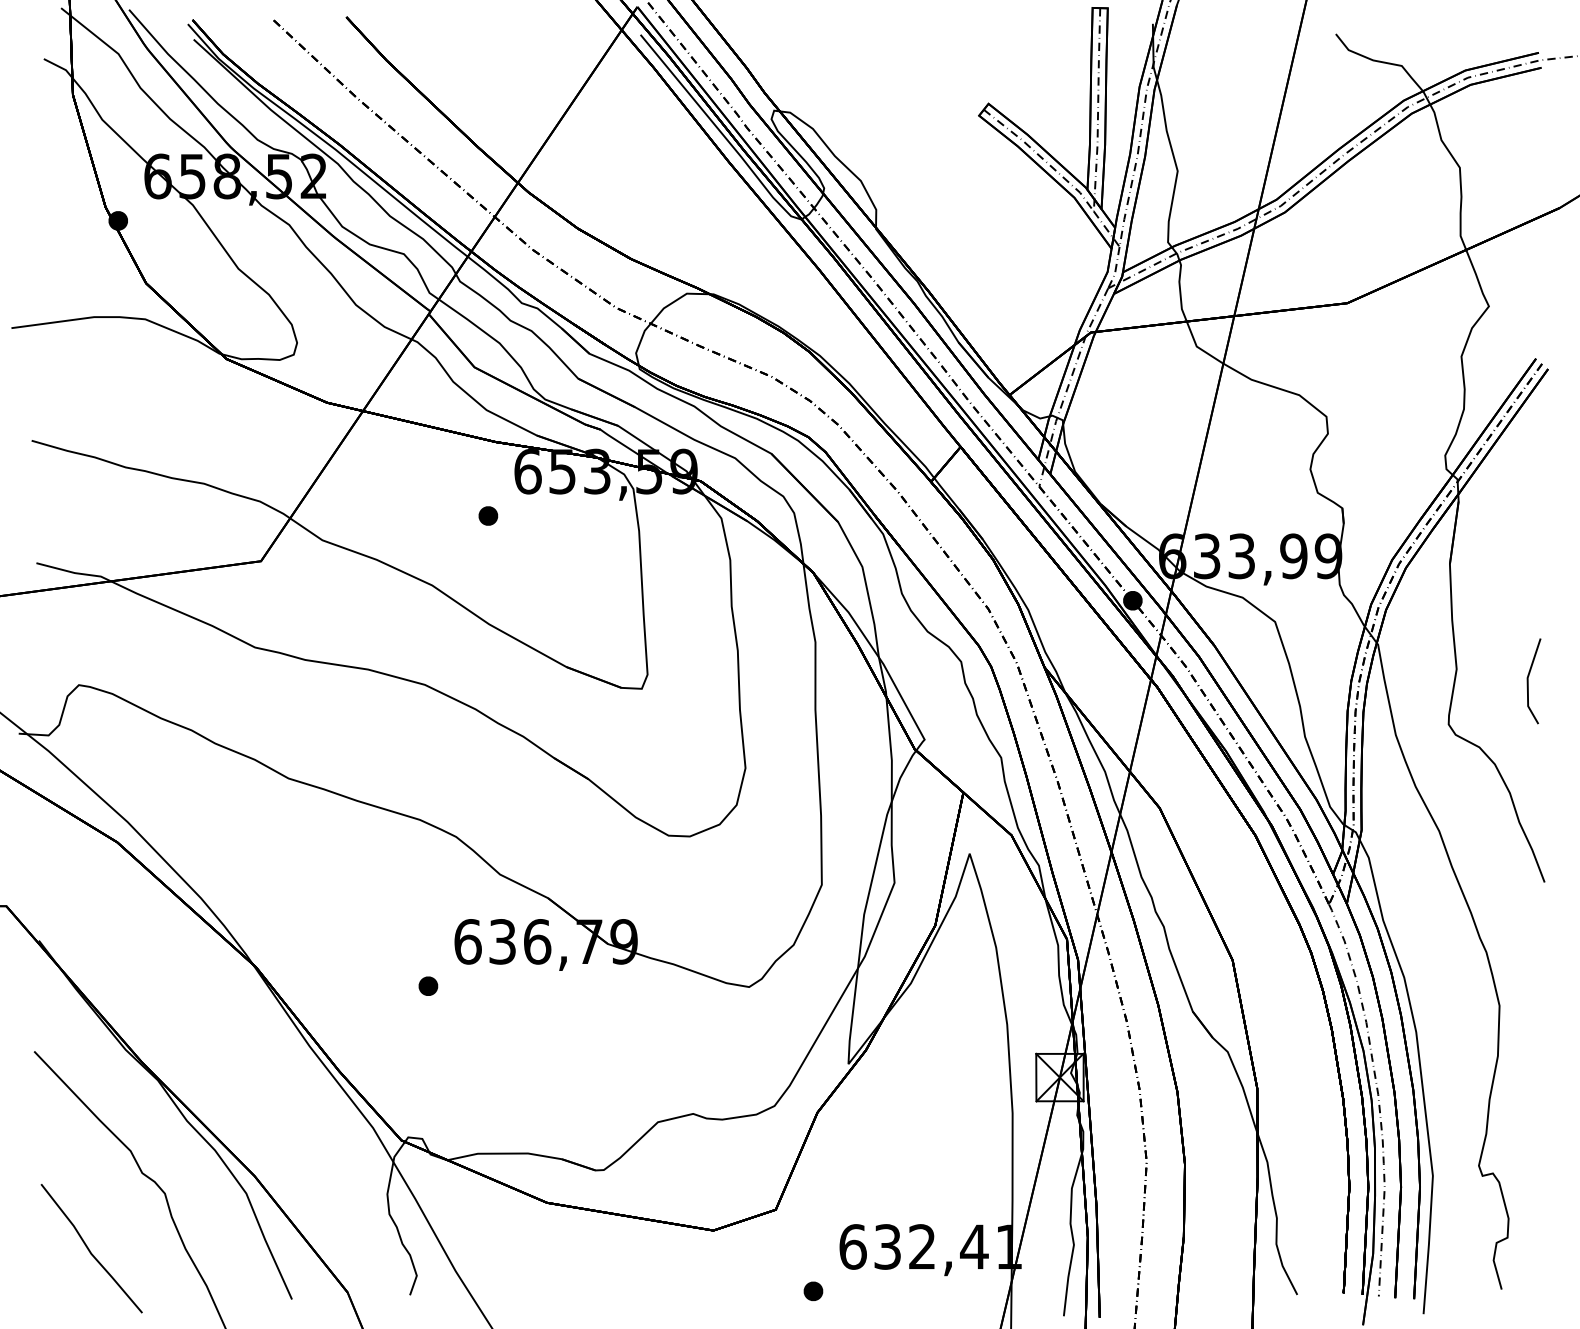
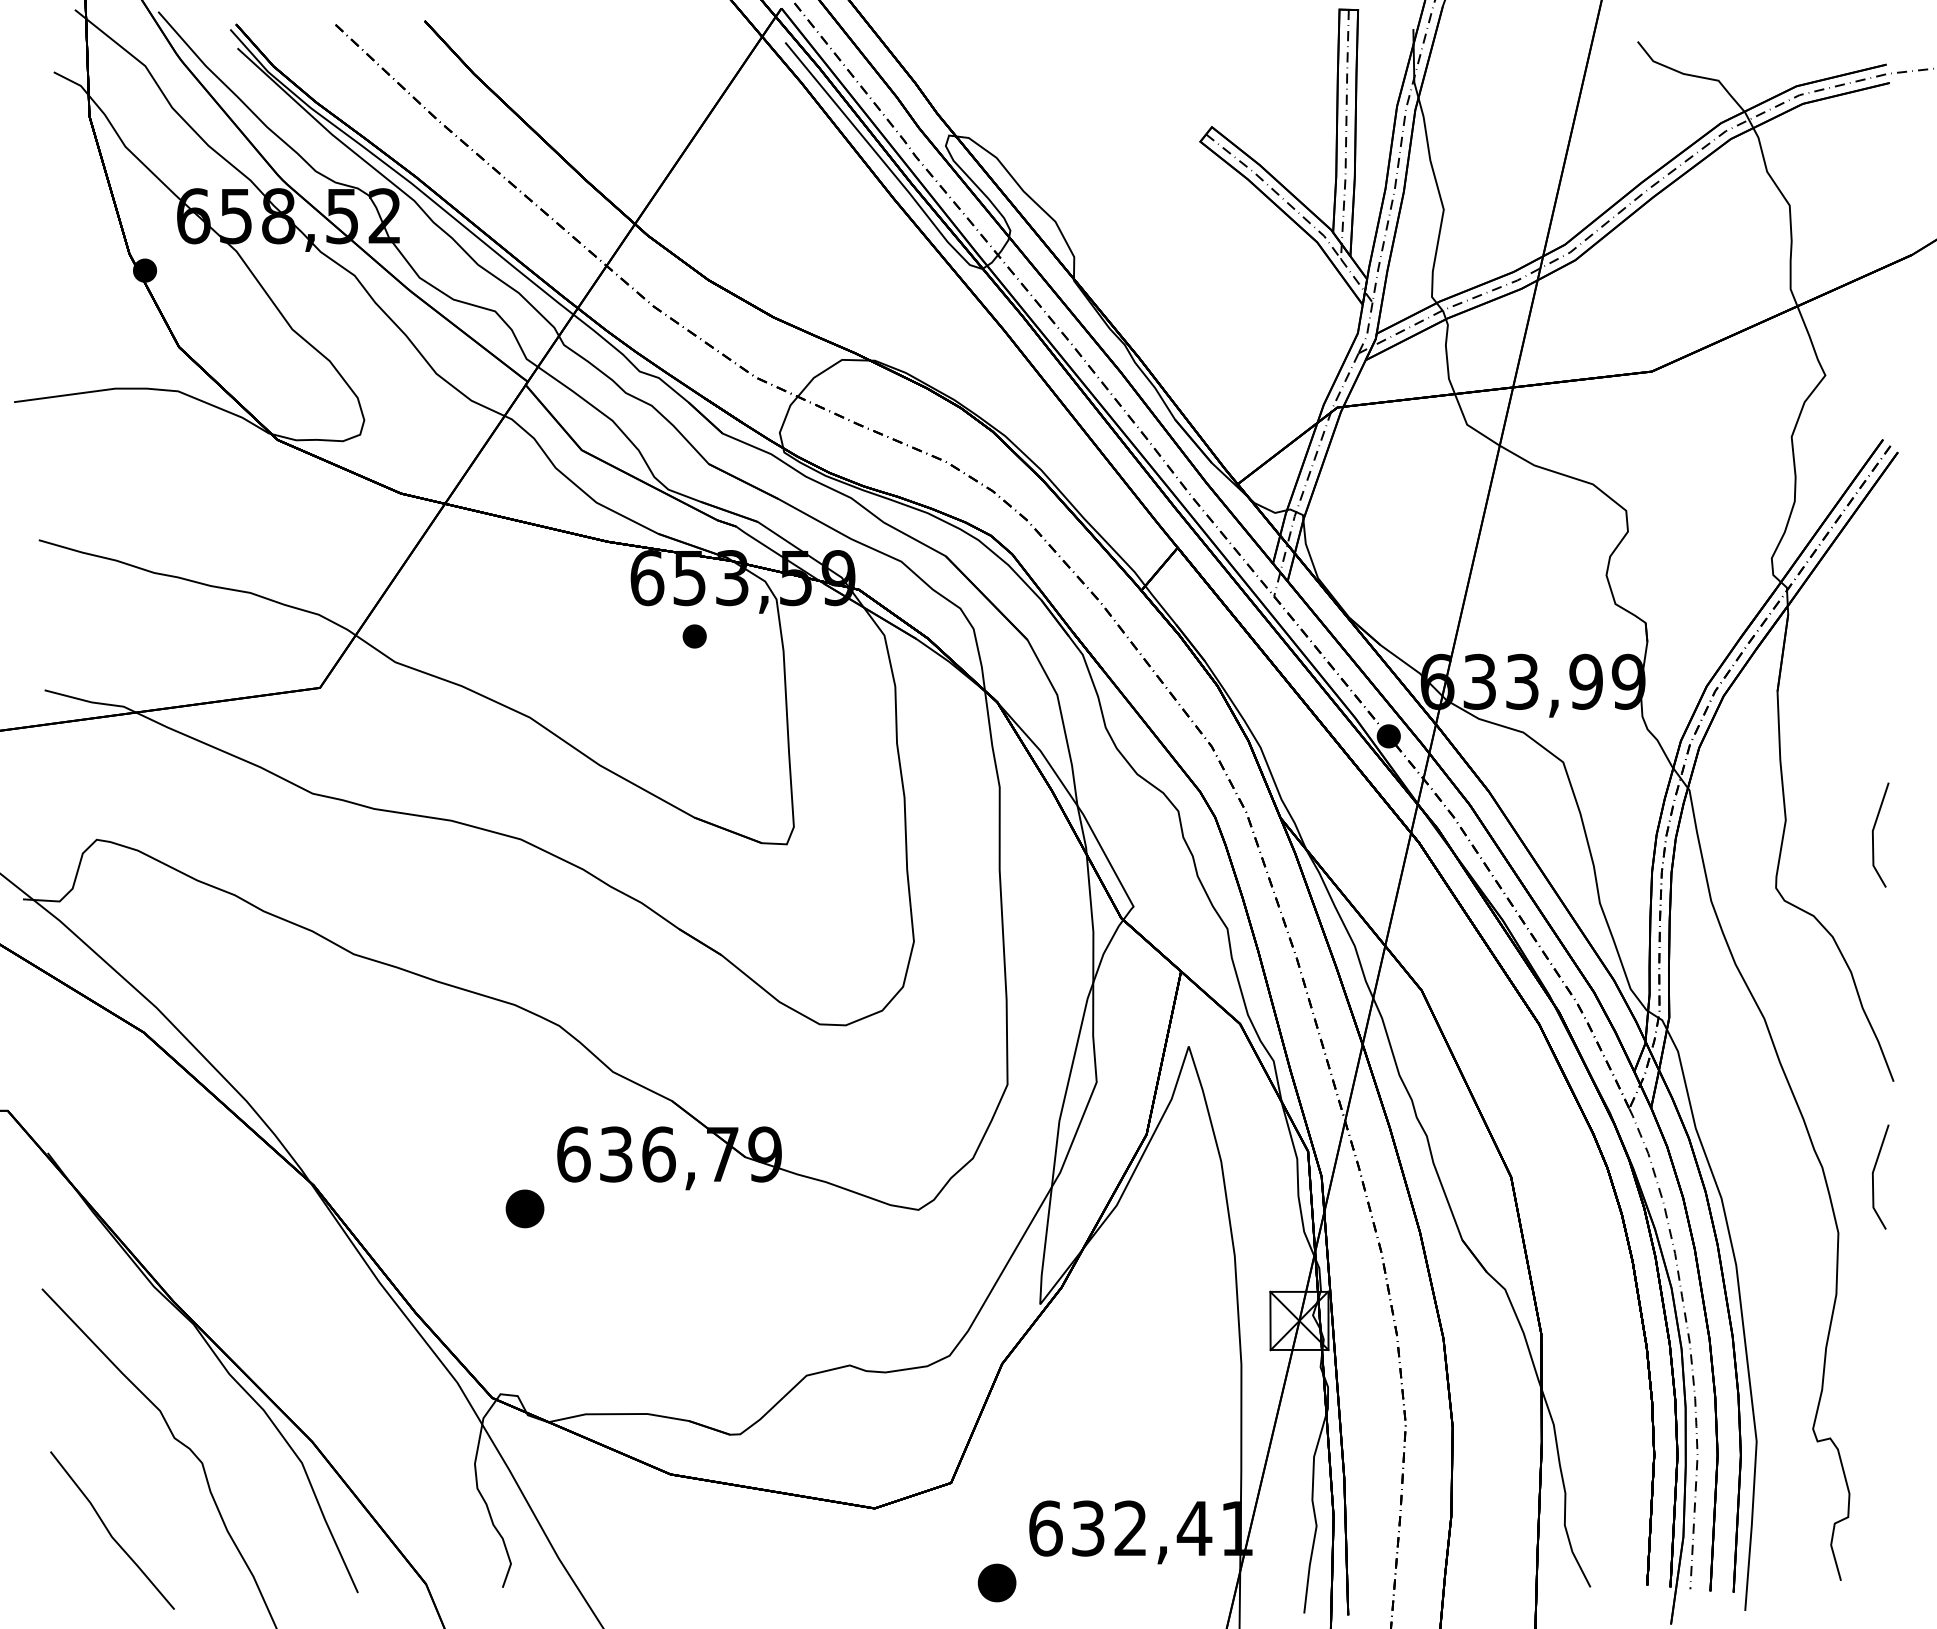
part: (488, 516) -> (694, 636), moved
line: (1528, 959) -> (1873, 1176), added
part: (428, 985) -> (525, 1208), size x1.6
part: (813, 1290) -> (997, 1582), size x1.6

